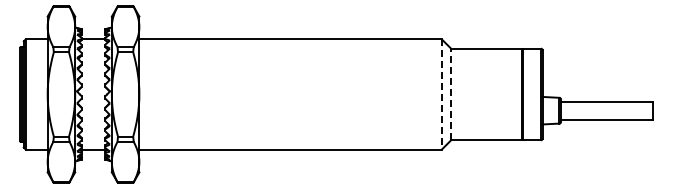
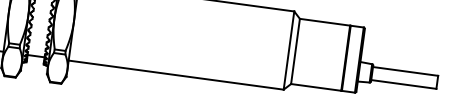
line: (441, 94) -> (288, 50), dashed -> solid
line: (451, 94) -> (295, 51), dashed -> solid

